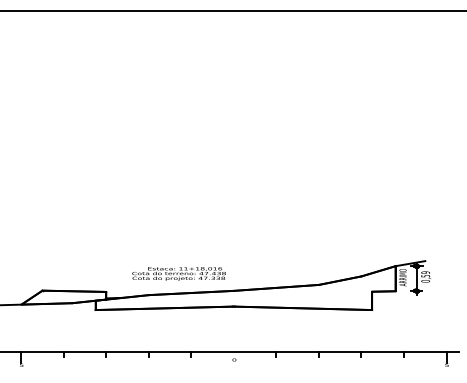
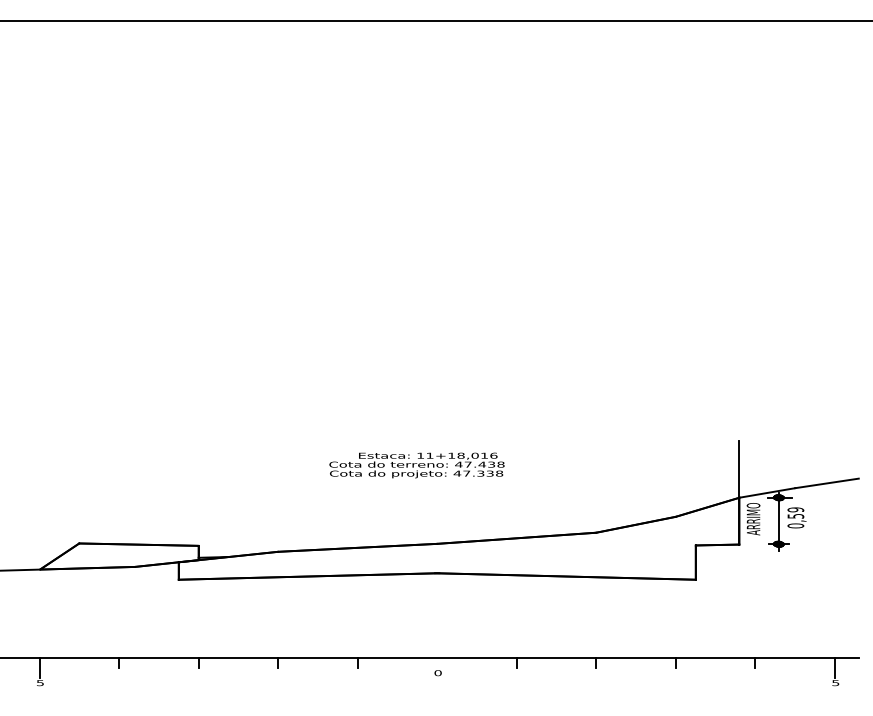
line: (395, 250) -> (739, 468), added
line: (442, 258) -> (827, 483), added
text: (178, 273) -> (415, 464), moved

